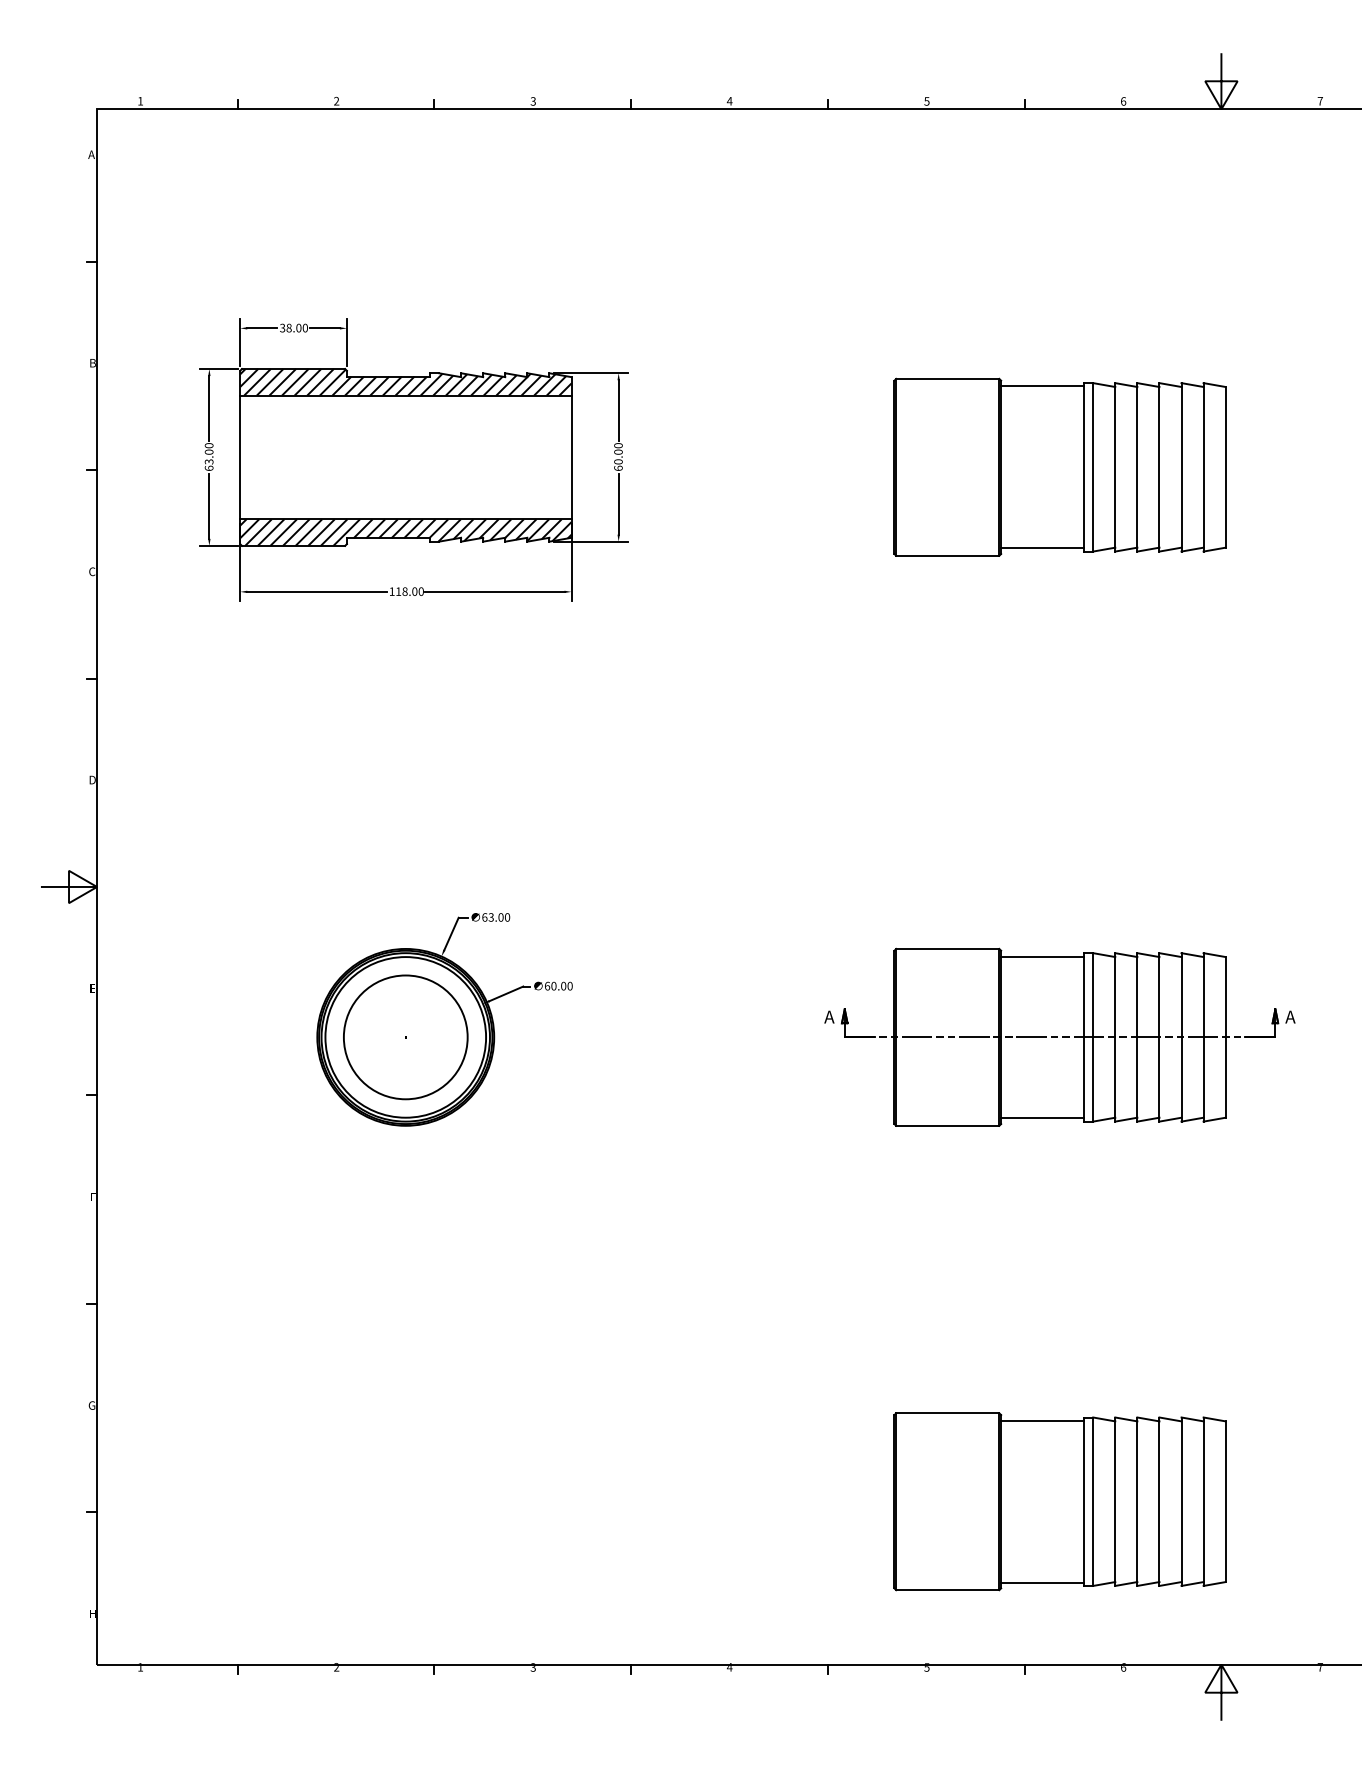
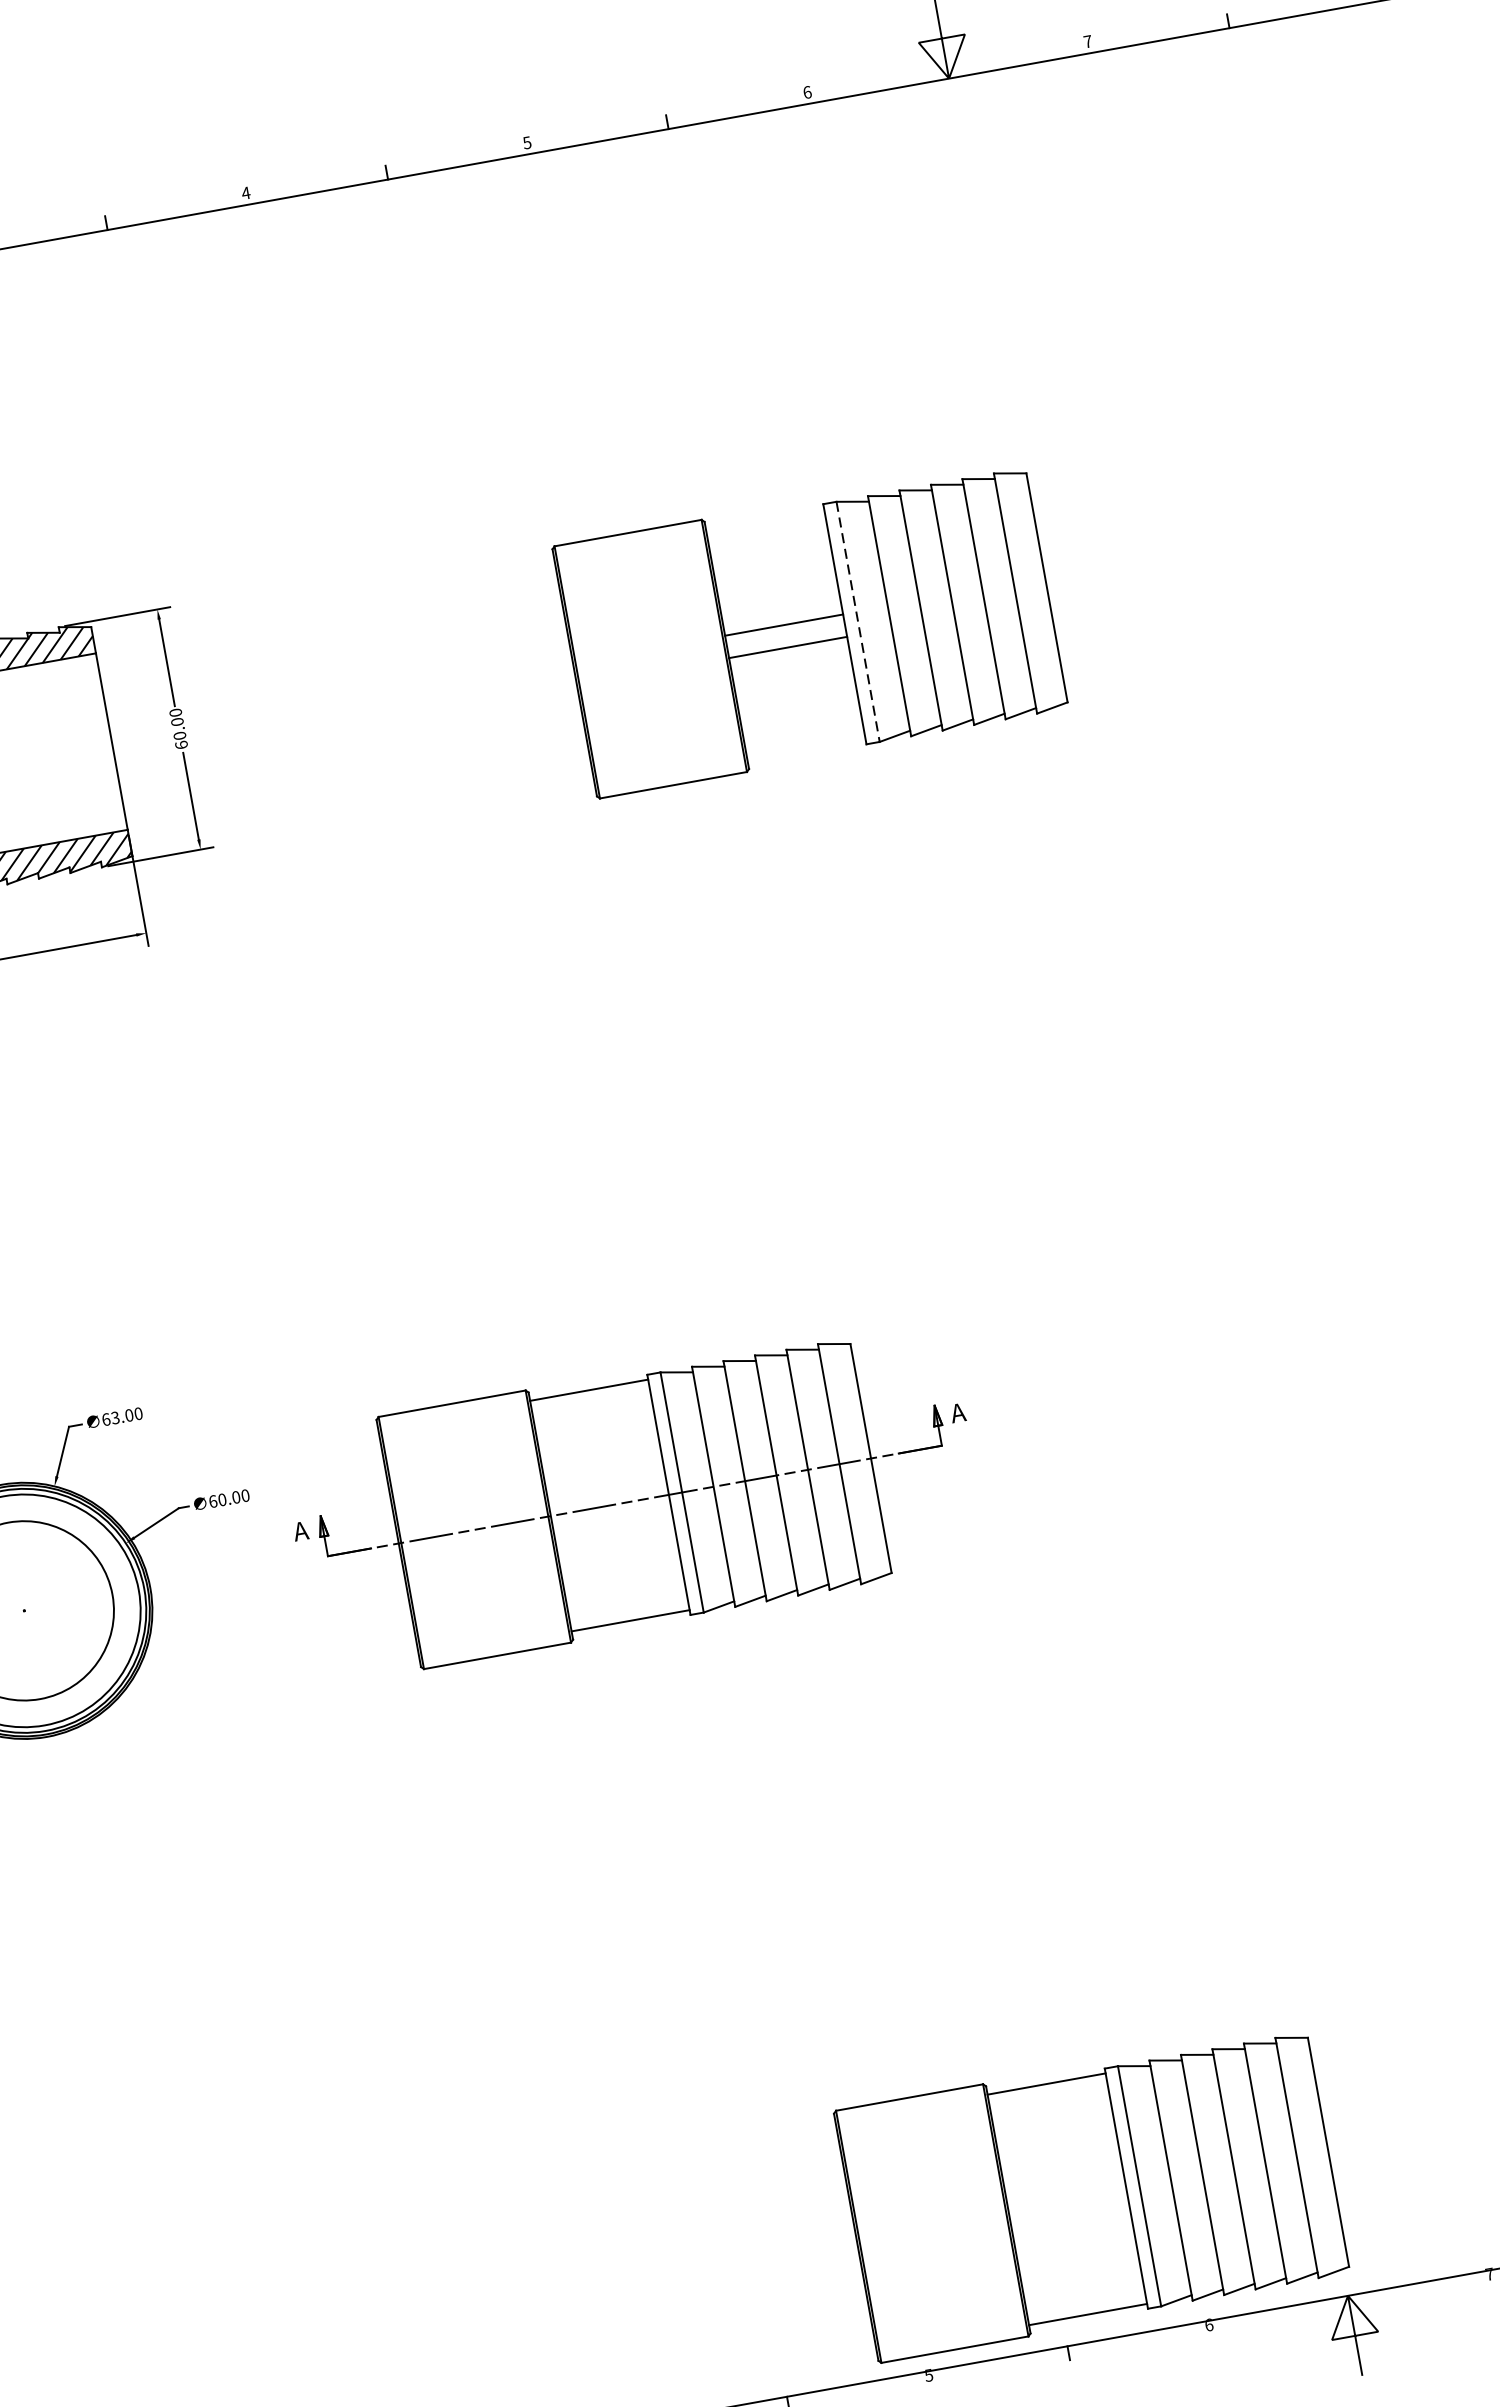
line: (1042, 386) -> (784, 625), moved
line: (1093, 467) -> (858, 622), solid -> dashed
line: (1042, 548) -> (788, 647), moved
part: (1059, 1036) -> (633, 1499), moved
part: (1059, 1501) -> (1091, 2194), moved

